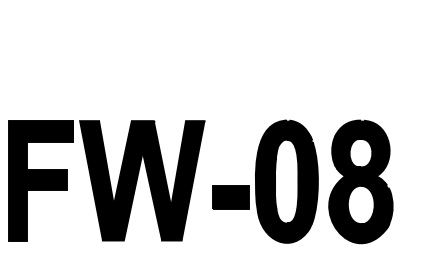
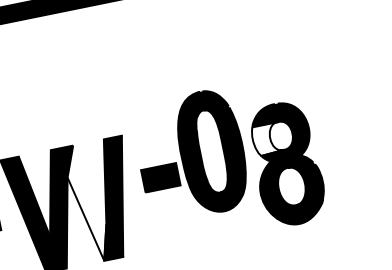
fill: (346, 153) -> (267, 139), removed
fill: (156, 180) -> (86, 203), removed
part: (265, 181) -> (191, 155), moved

